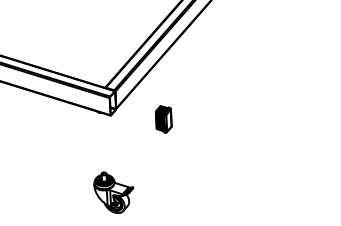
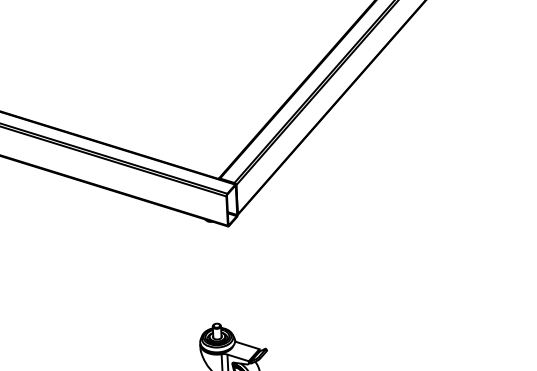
part: (163, 119) -> (318, 233), removed

